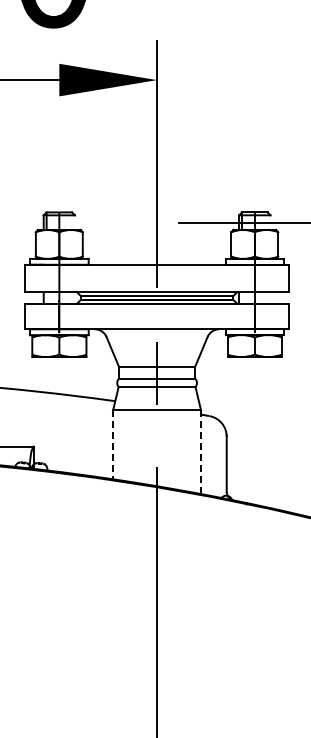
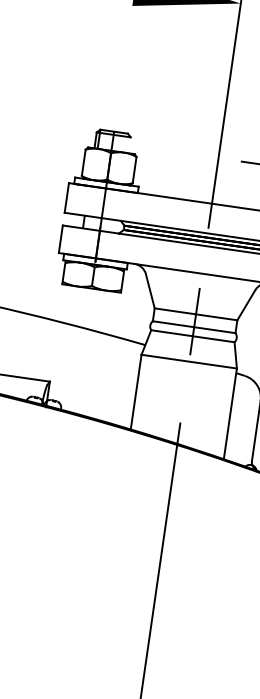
line: (113, 445) -> (136, 392), dashed -> solid
line: (201, 452) -> (230, 414), dashed -> solid

